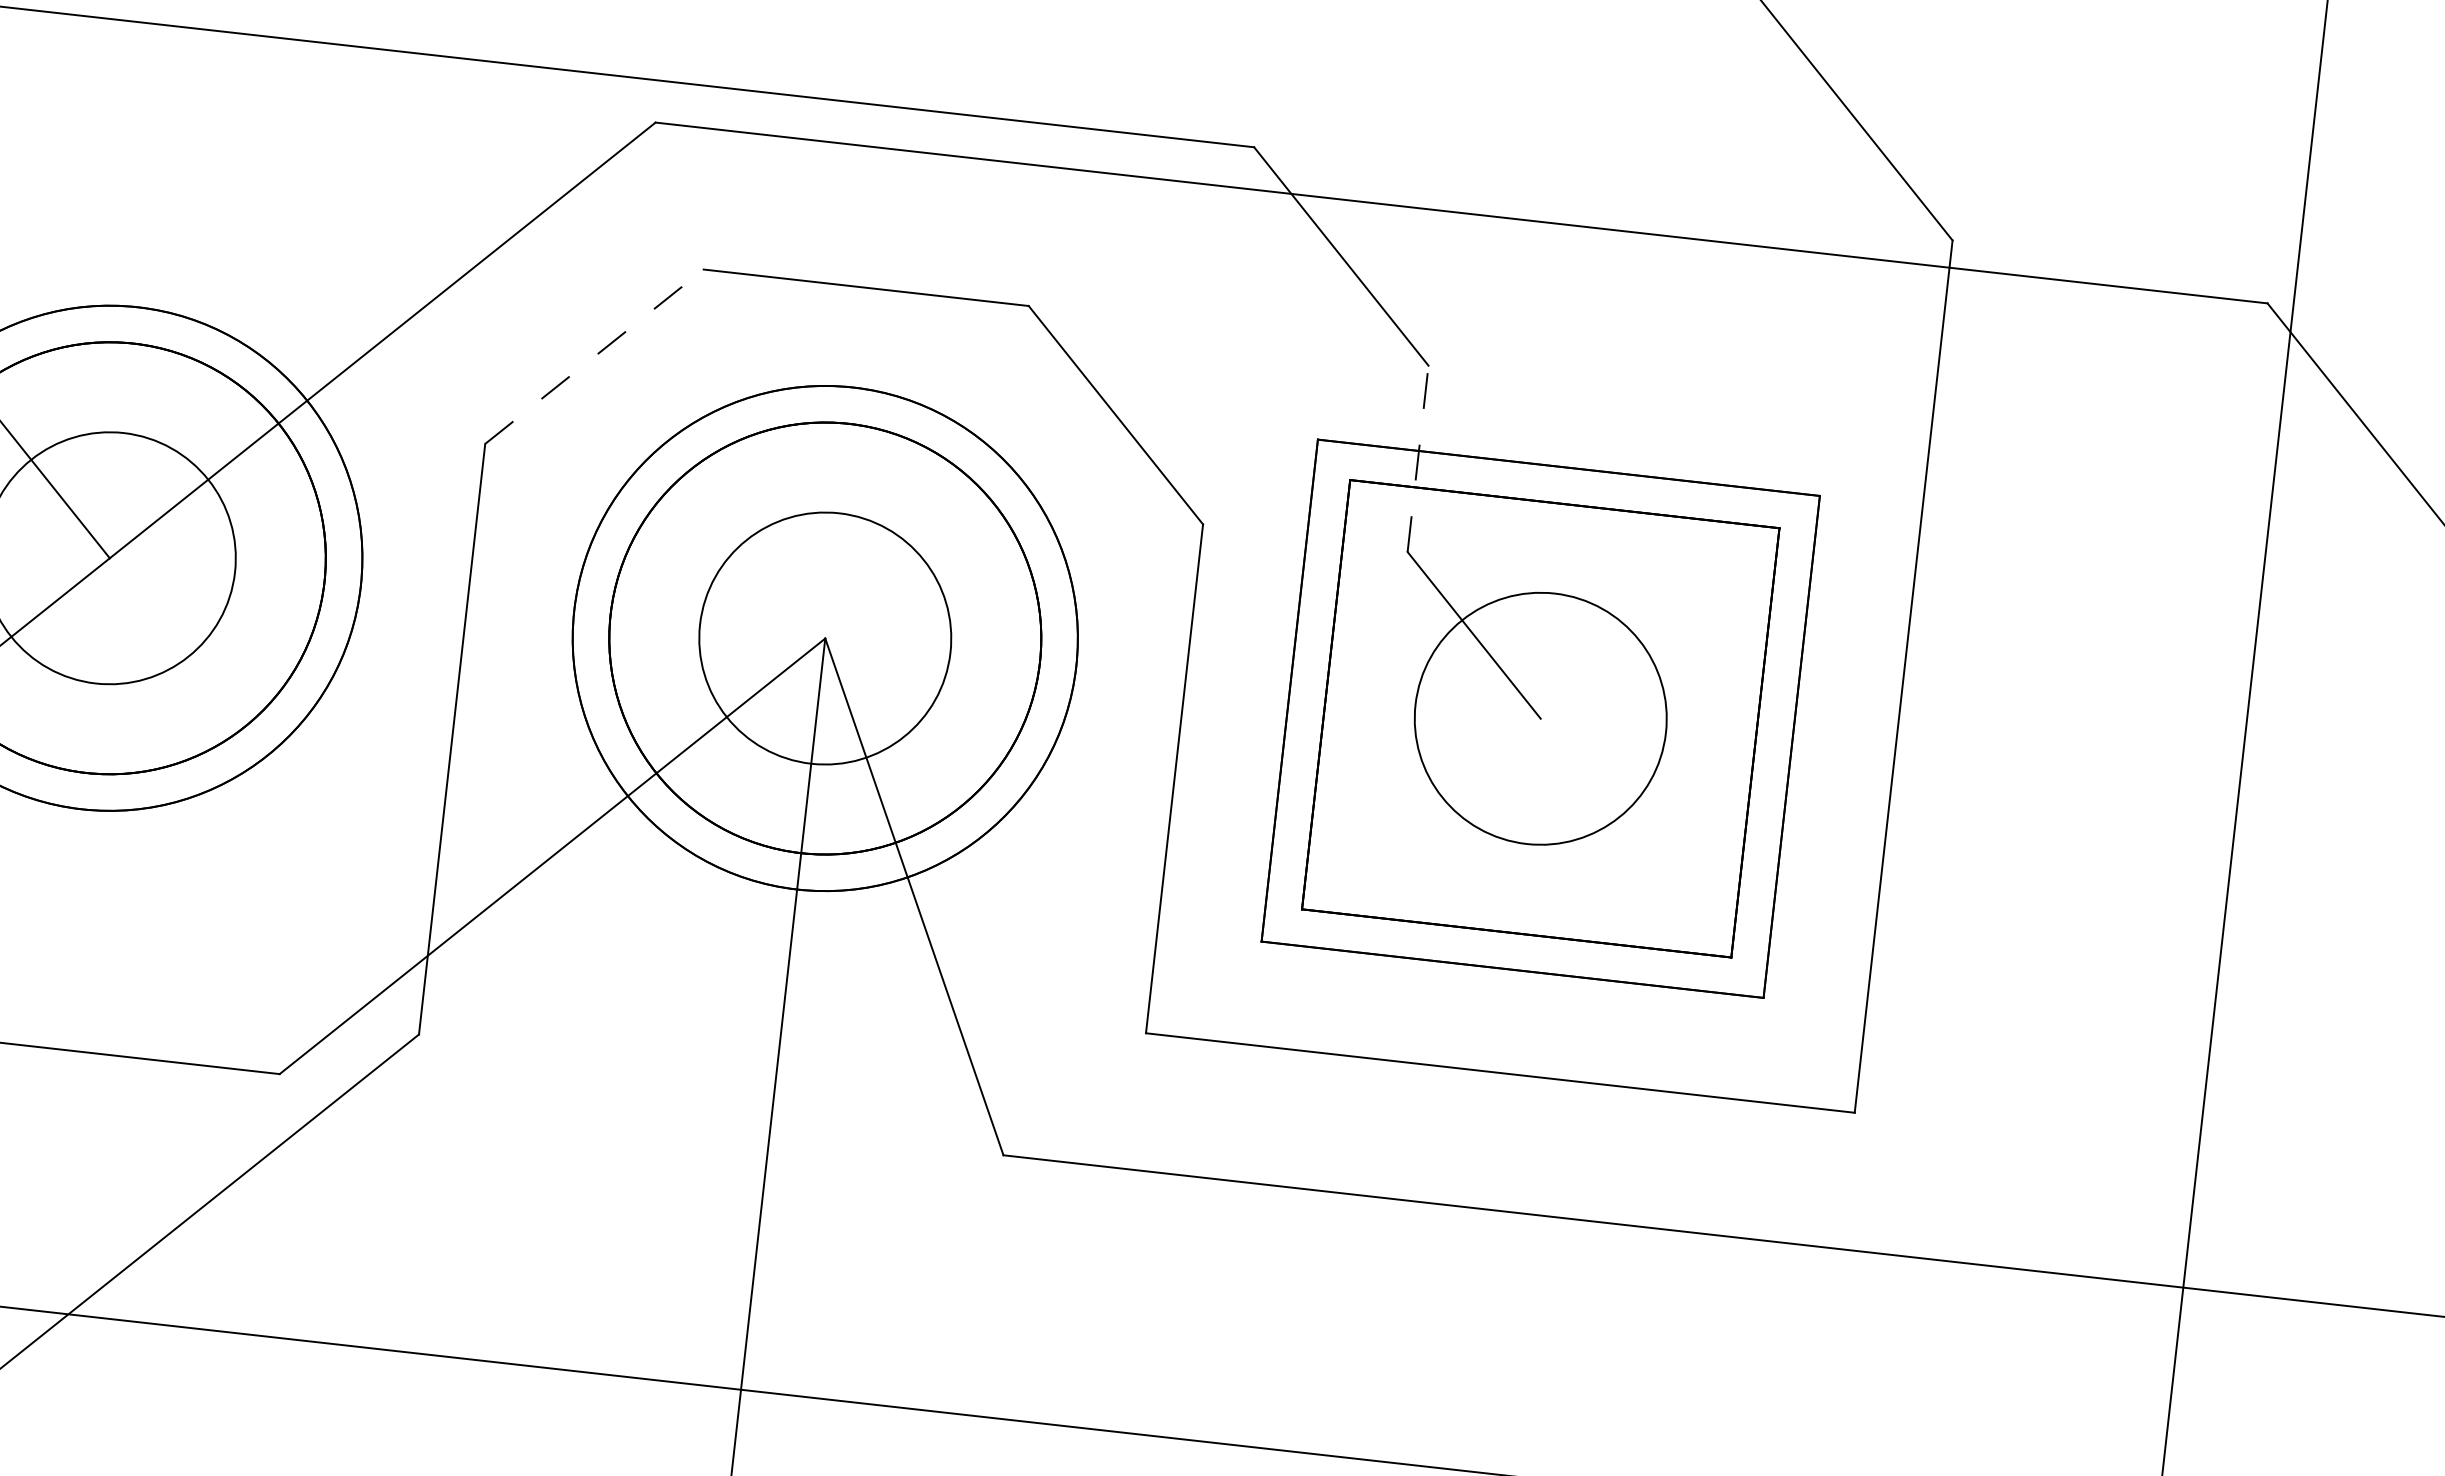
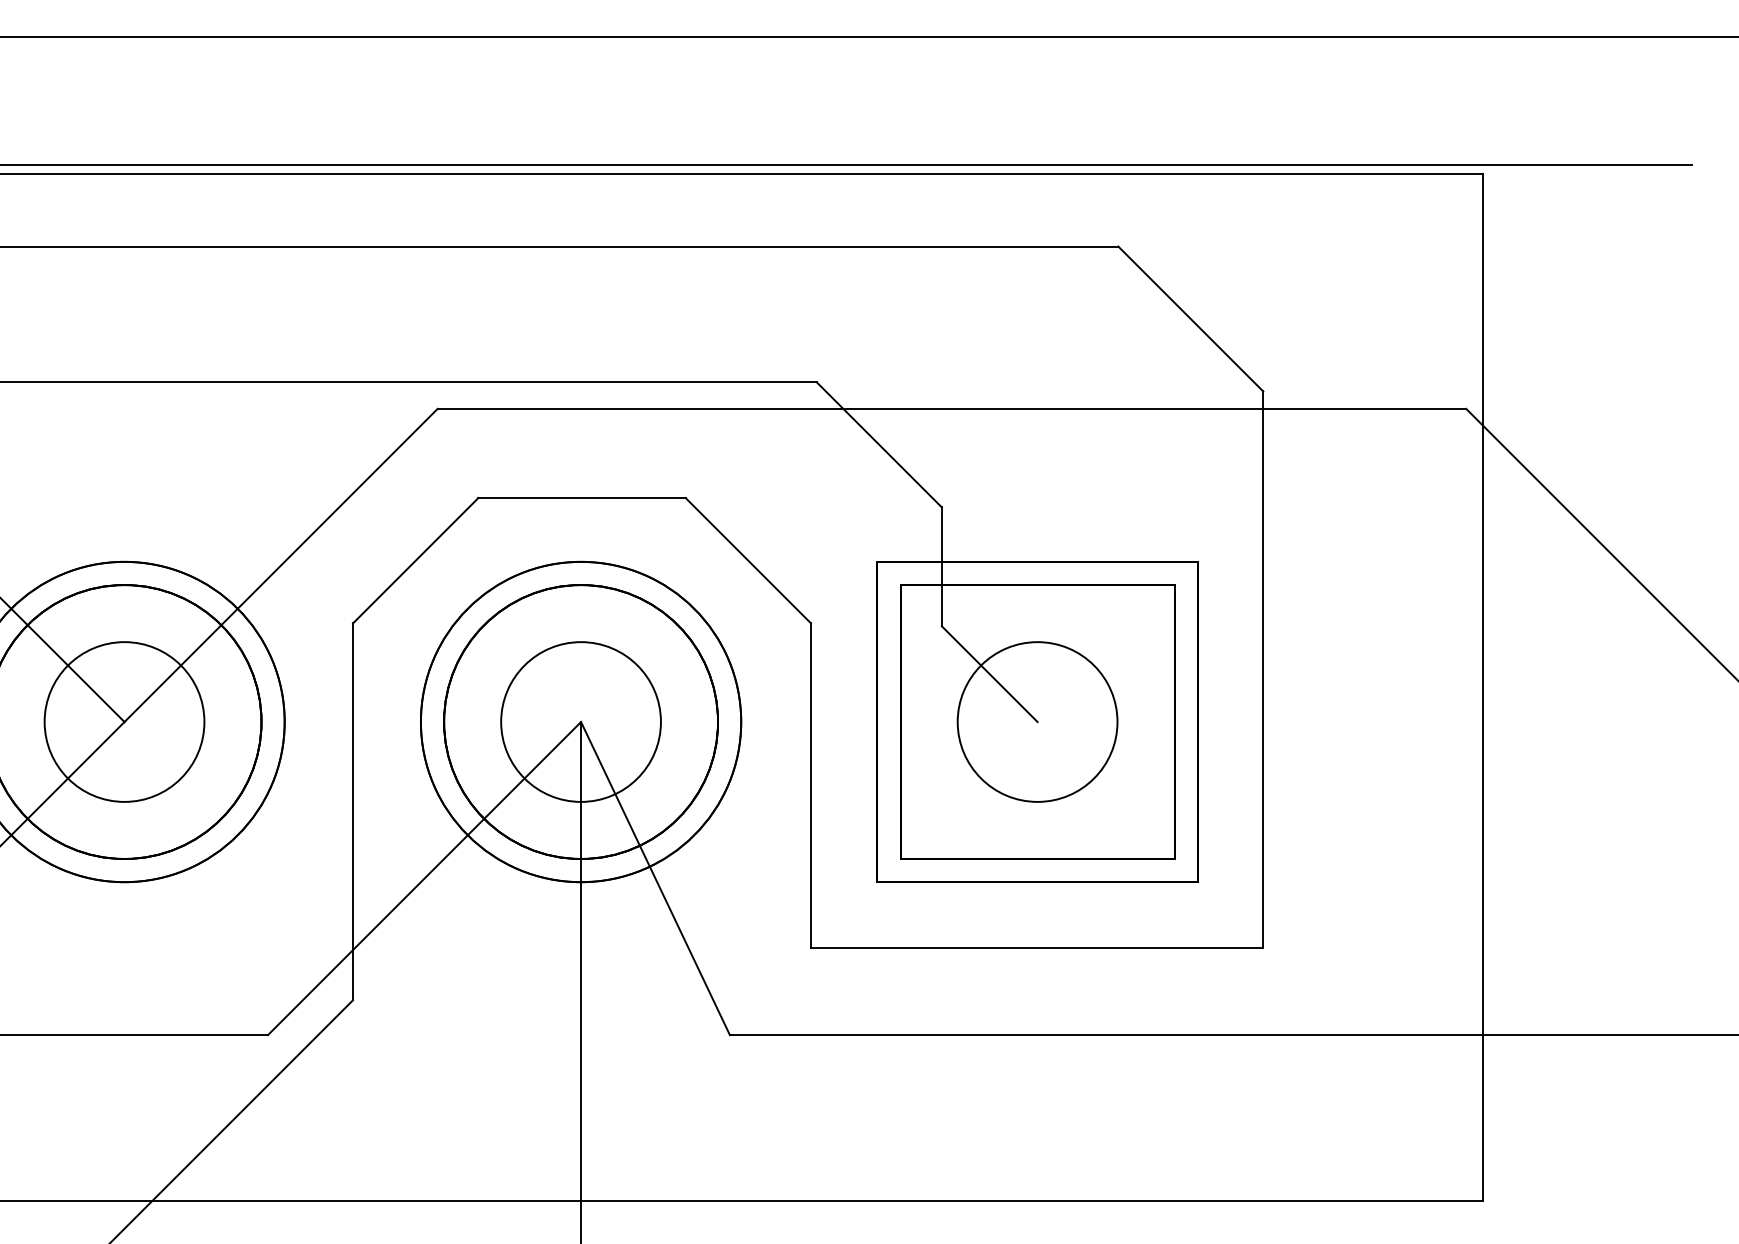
line: (594, 356) -> (415, 560), dashed -> solid
line: (1417, 458) -> (941, 566), dashed -> solid

